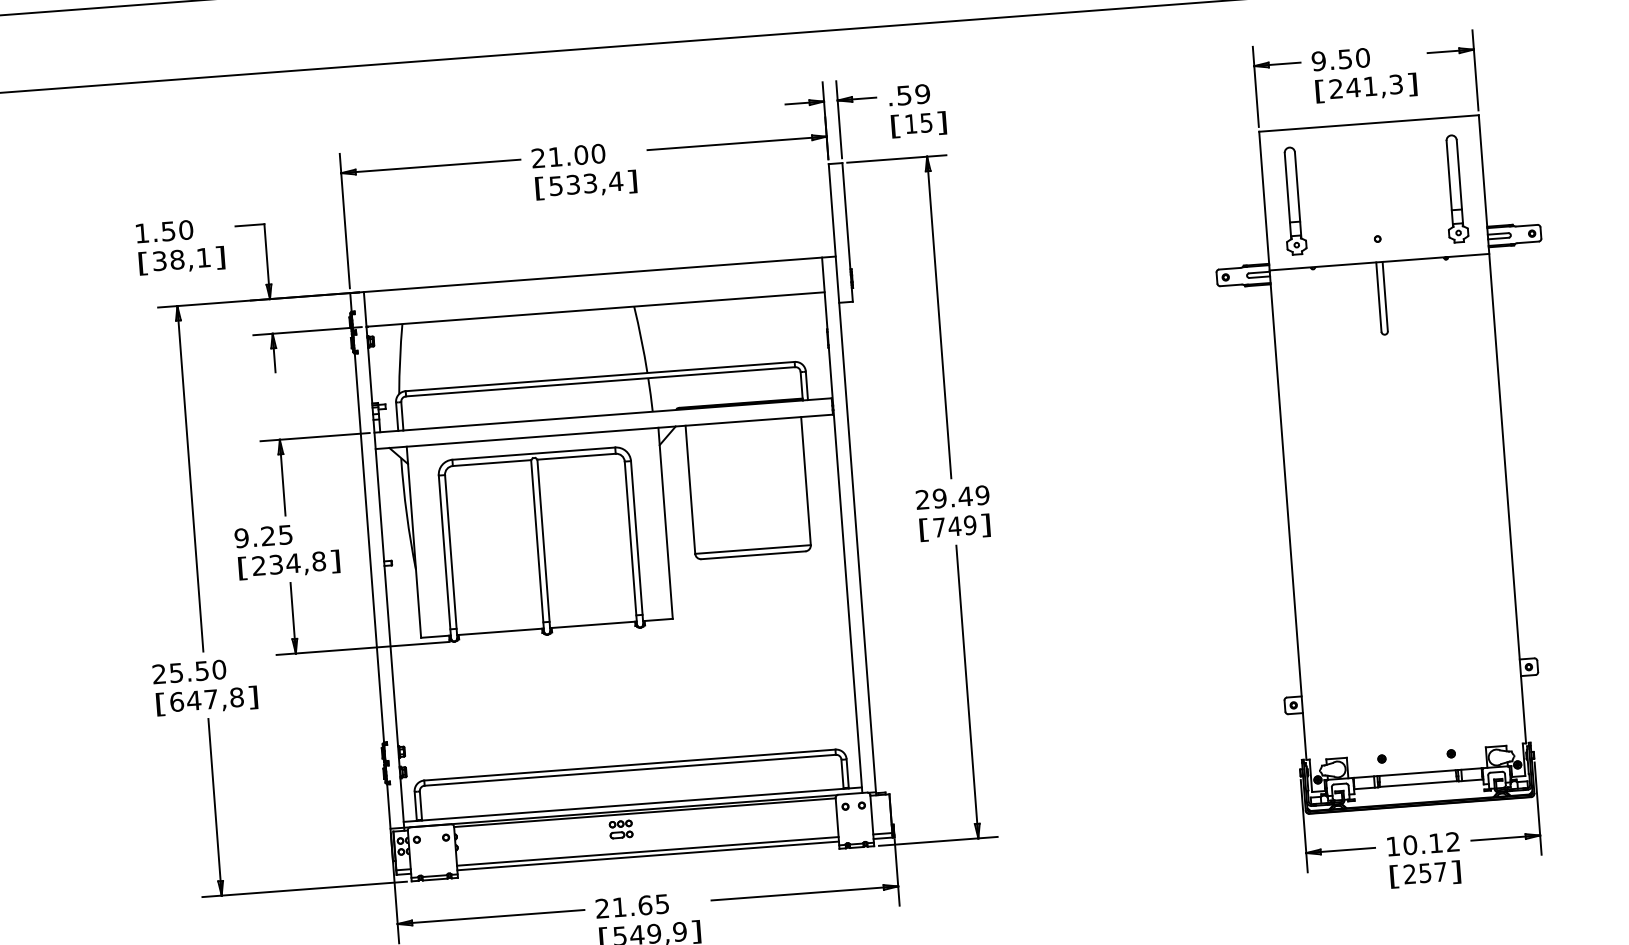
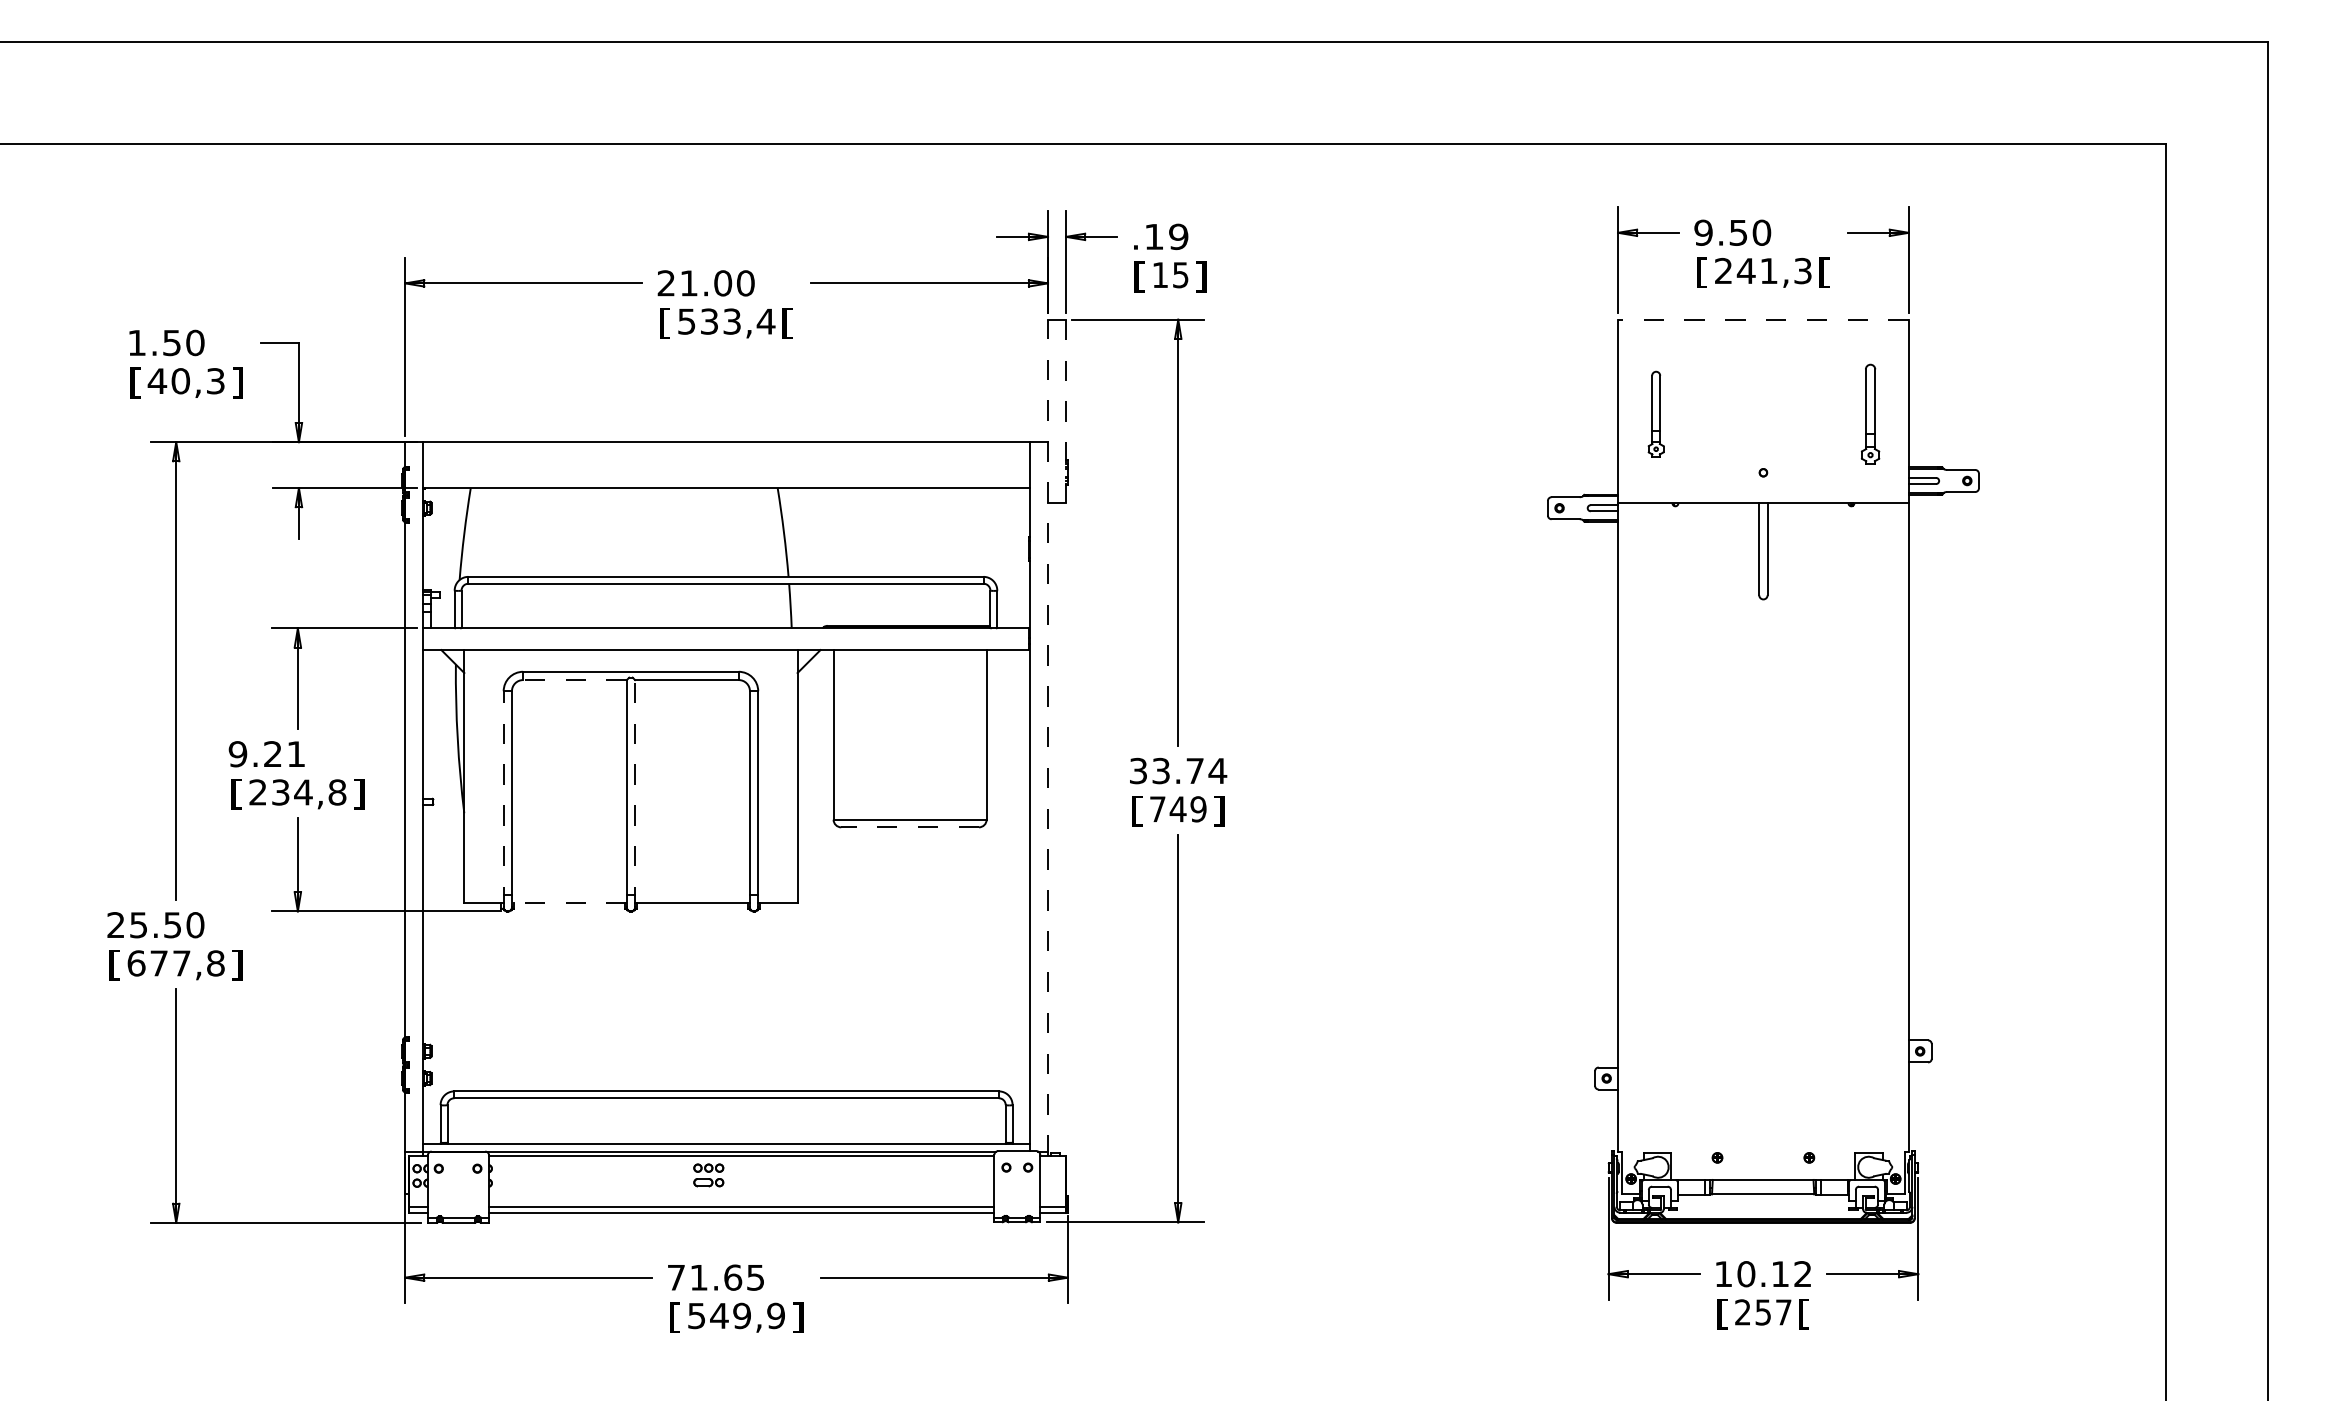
text: (1412, 84) -> (1824, 272), ] -> [
text: (904, 95) -> (1154, 237), .59 -> .19
line: (1368, 123) -> (1762, 319), solid -> dashed
text: (632, 181) -> (787, 323), ] -> [
part: (1455, 188) -> (1870, 413), size x0.7
part: (1292, 200) -> (1655, 413), size x0.6
line: (847, 232) -> (1066, 411), solid -> dashed
text: (180, 259) -> (185, 381), 38,1 -> 40,3
line: (492, 463) -> (575, 680), solid -> dashed
line: (852, 479) -> (1048, 737), solid -> dashed
text: (952, 497) -> (1178, 770), 29.49 -> 33.74
text: (285, 535) -> (295, 754), 9.25 -> 9.21
line: (544, 545) -> (635, 793), solid -> dashed
line: (753, 555) -> (910, 827), solid -> dashed
line: (444, 557) -> (503, 799), solid -> dashed
line: (499, 632) -> (568, 903), solid -> dashed
text: (193, 700) -> (158, 963), 647,8 -> 677,8
text: (1456, 872) -> (1804, 1314), ] -> [
text: (601, 908) -> (675, 1277), 21.65 -> 71.65

